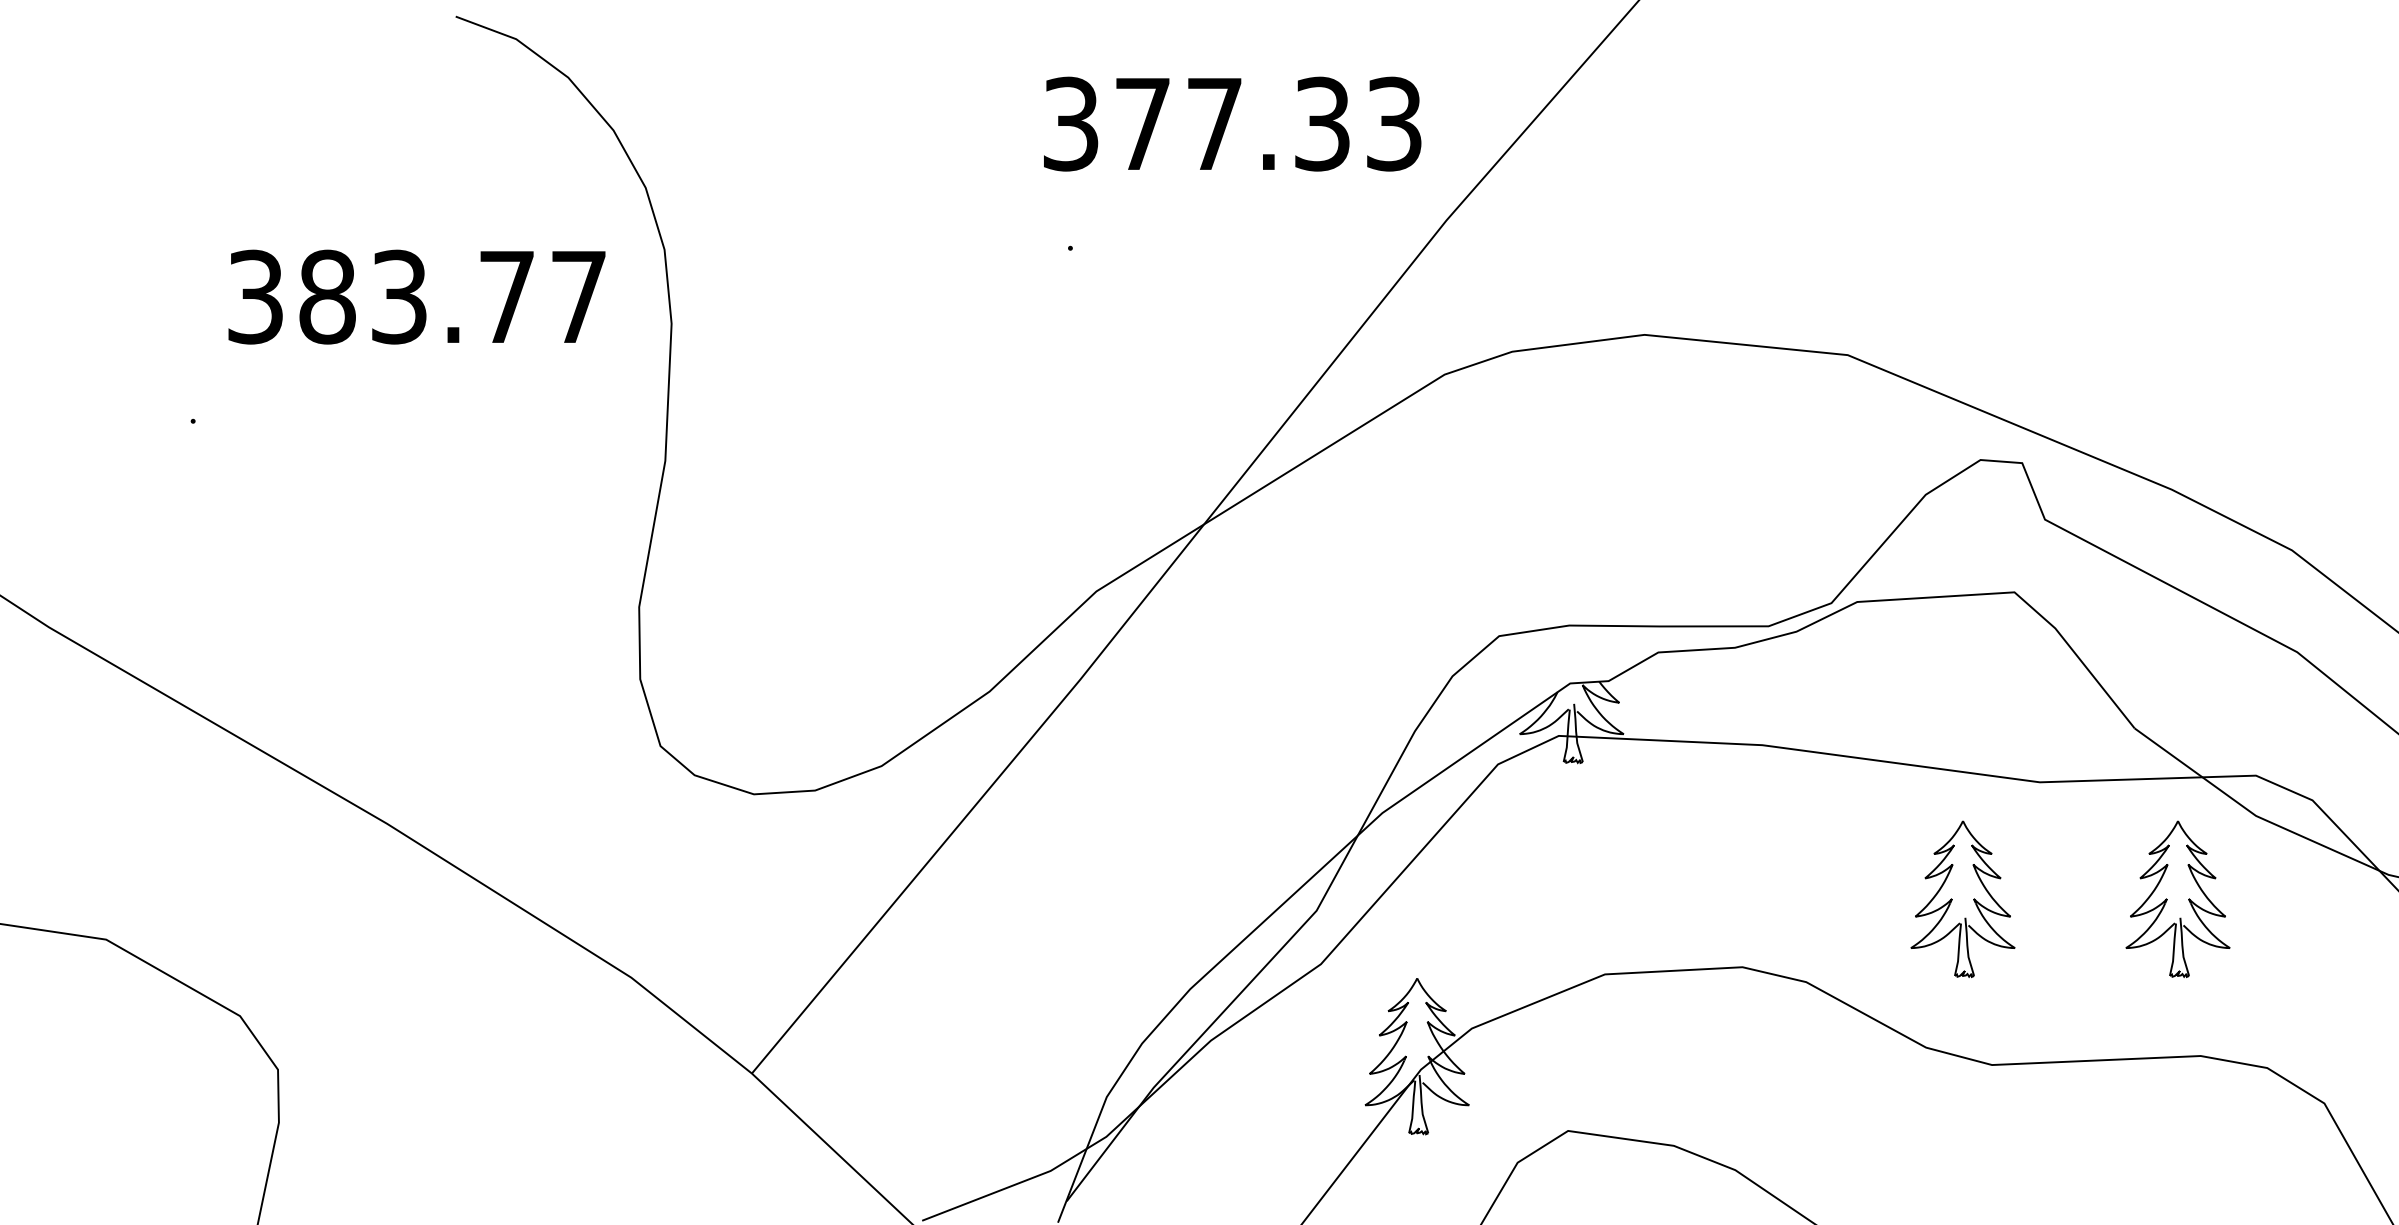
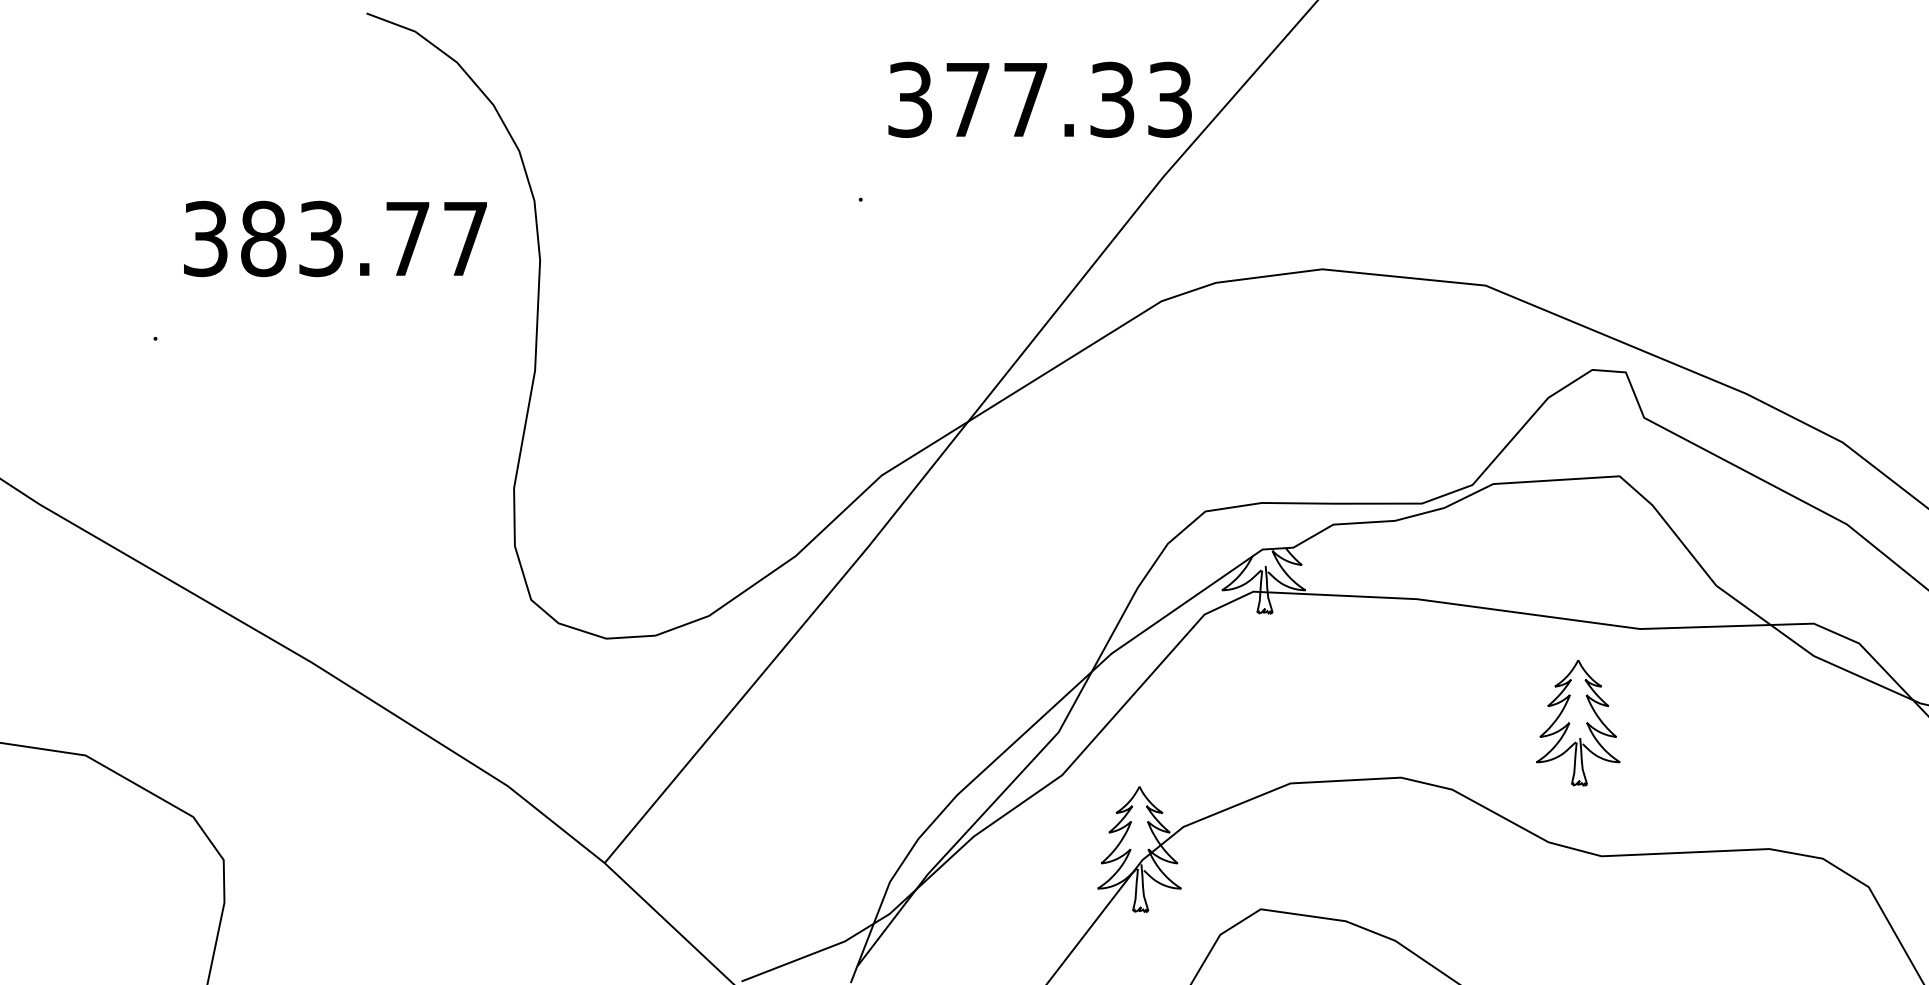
text: (1232, 123) -> (1040, 99), moved
part: (2177, 898) -> (1750, 722), removed

